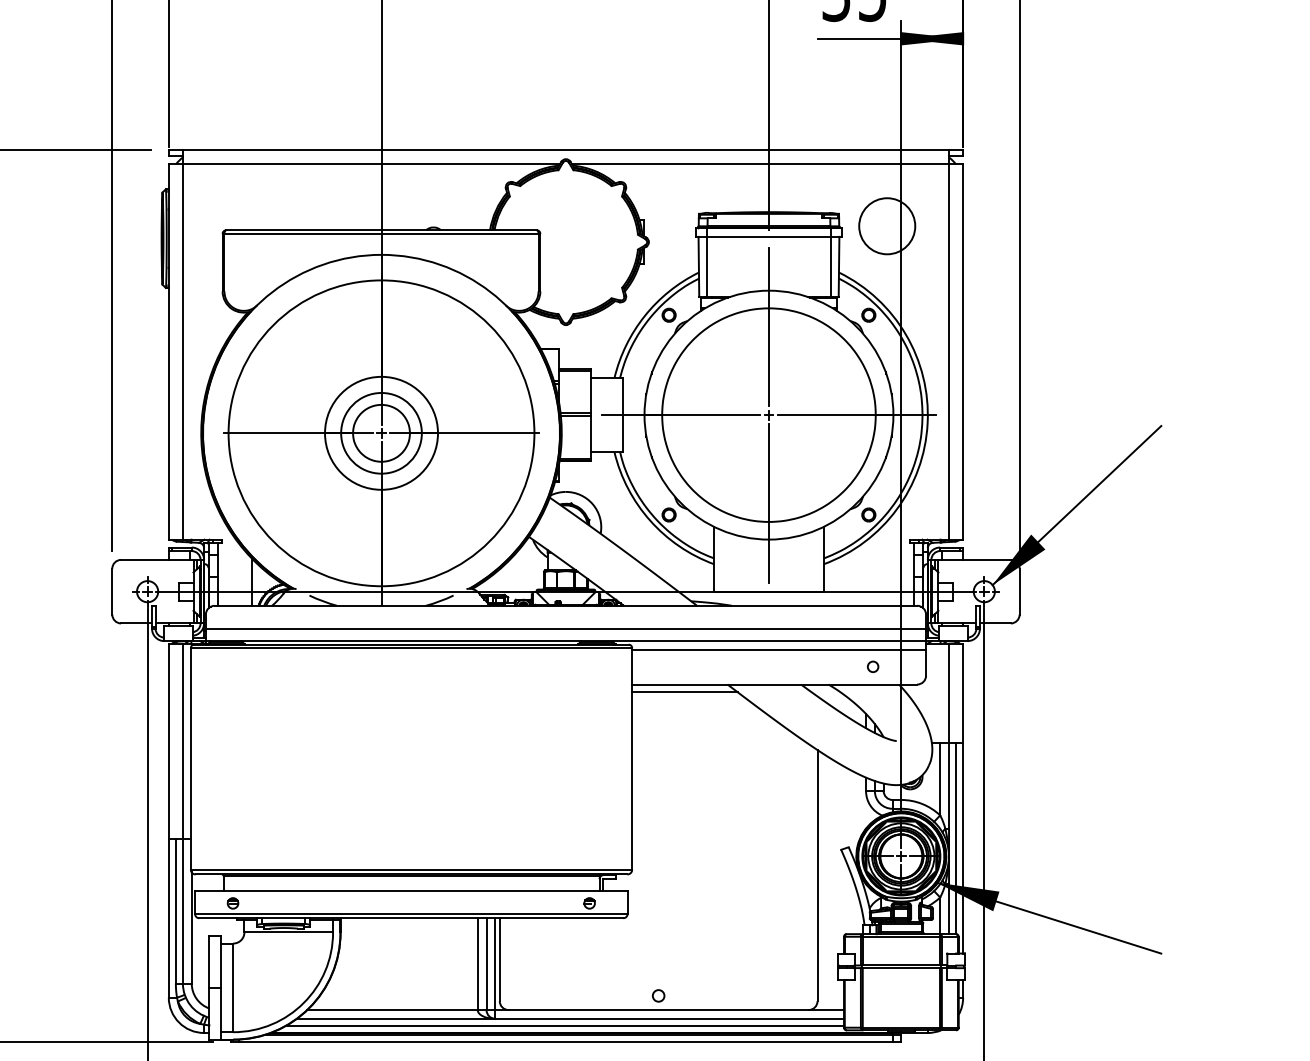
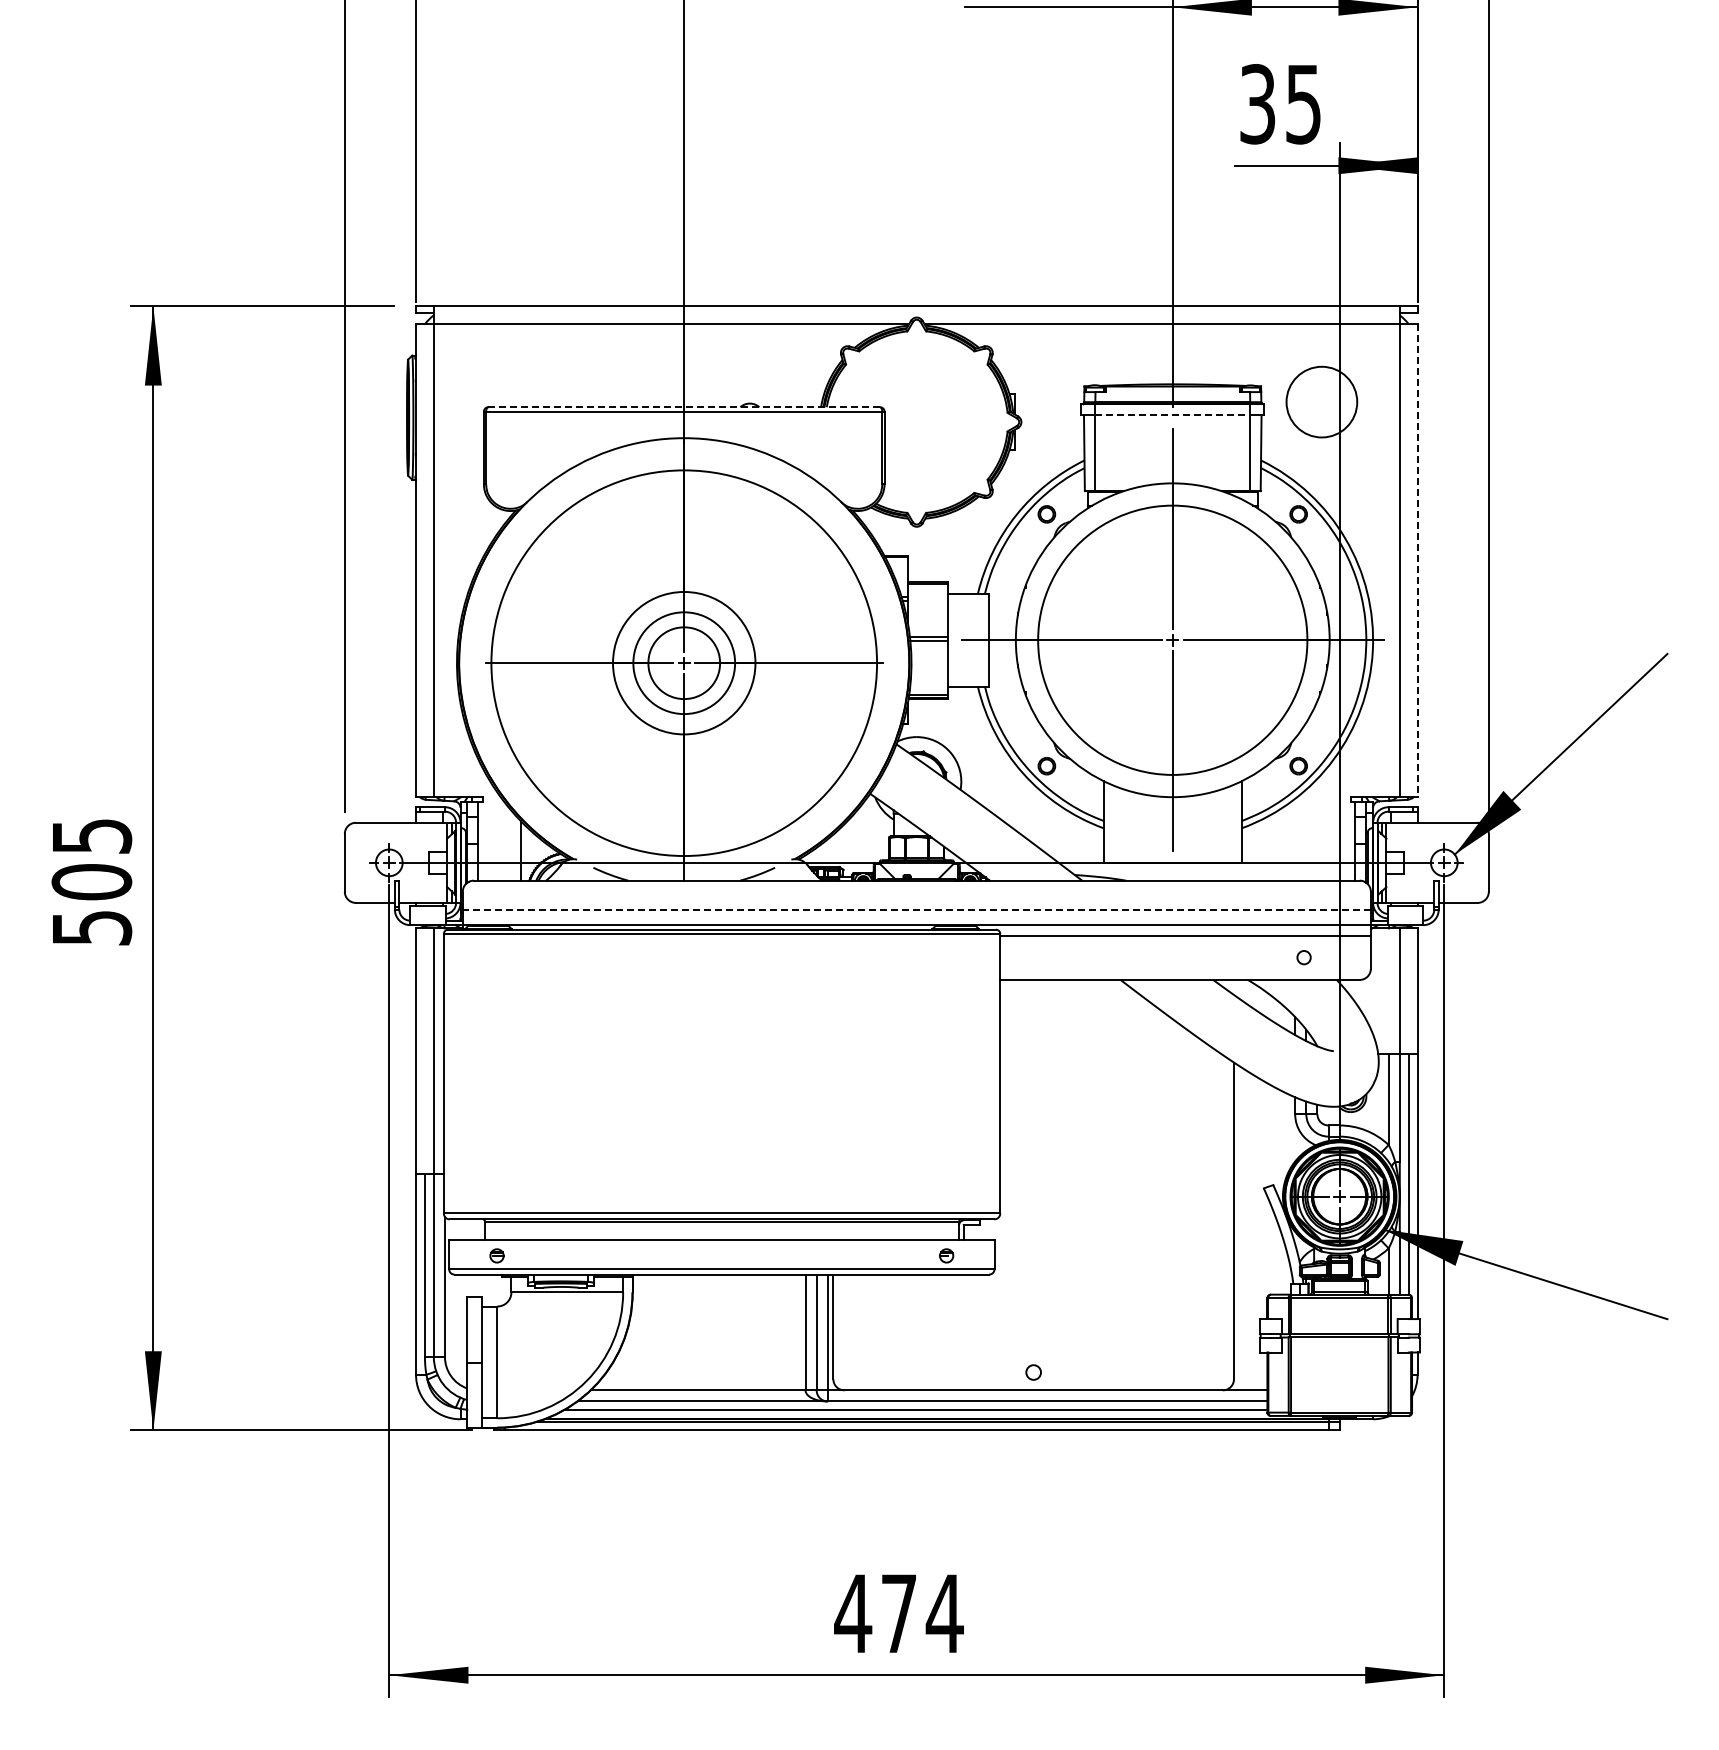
line: (381, 230) -> (684, 407), solid -> dashed
line: (768, 236) -> (1172, 415), solid -> dashed
line: (963, 351) -> (1417, 560), solid -> dashed
line: (565, 628) -> (916, 909), solid -> dashed
line: (684, 692) -> (1066, 989), removed

